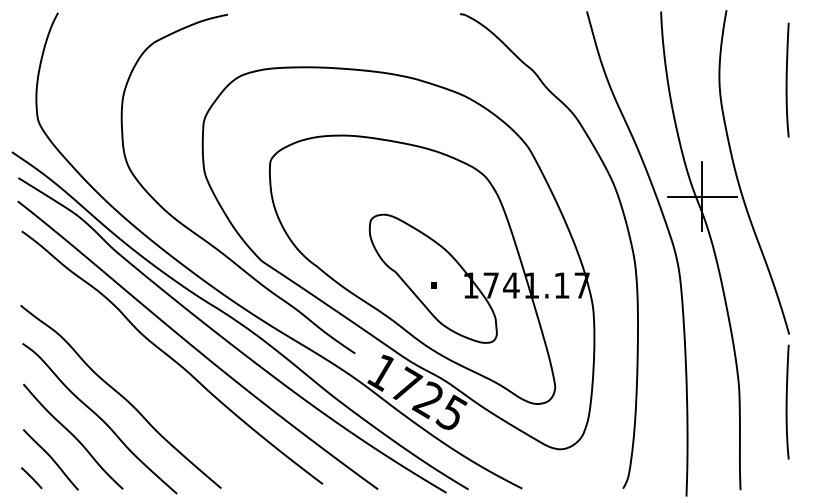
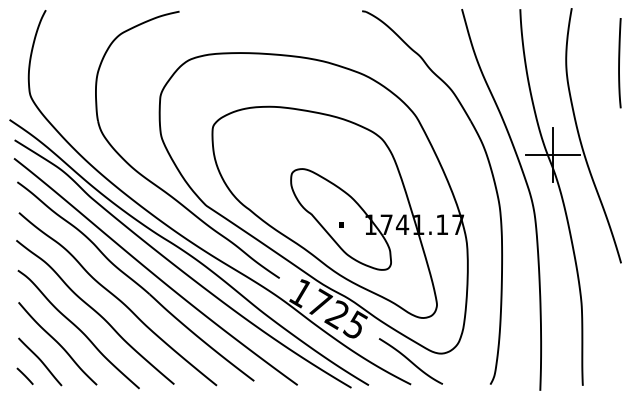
curve: (149, 379) -> (117, 298), added
curve: (787, 401) -> (619, 316), removed
part: (521, 458) -> (410, 360), added

